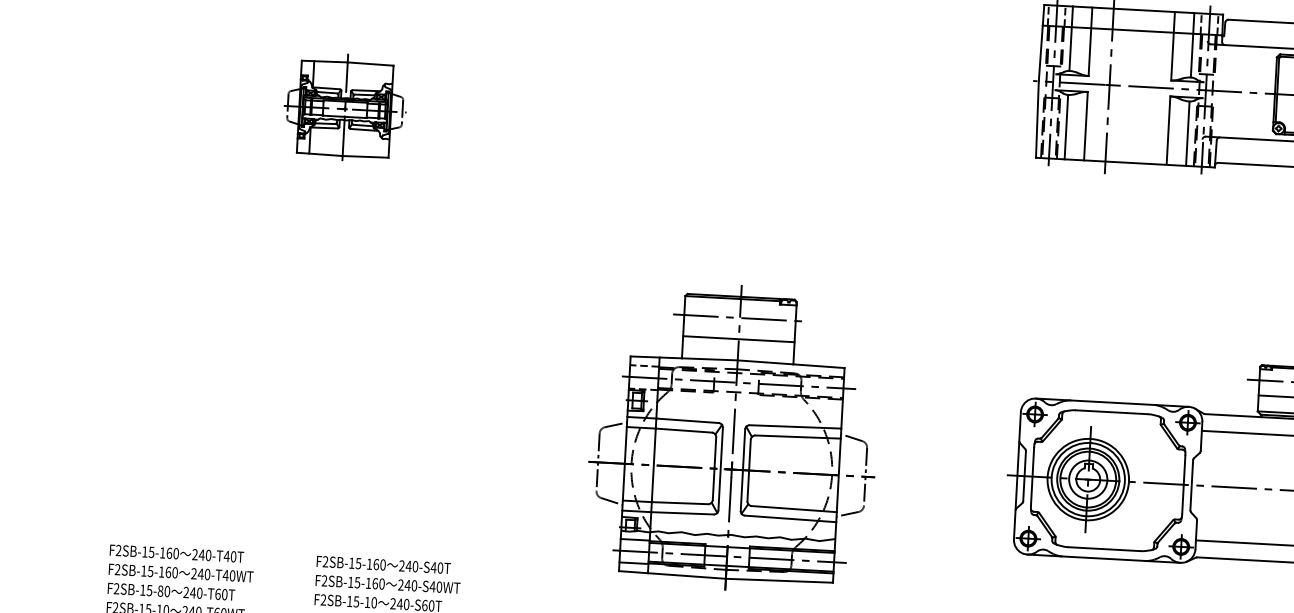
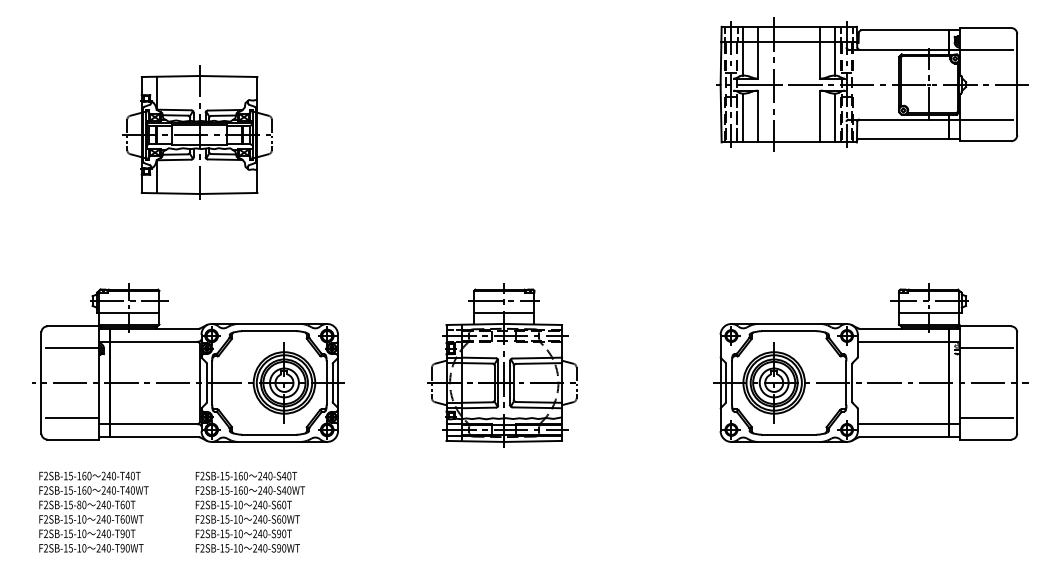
part: (343, 107) -> (197, 132), size x1.67
part: (315, 410) -> (188, 362), added
part: (730, 437) -> (502, 365), size x0.71

